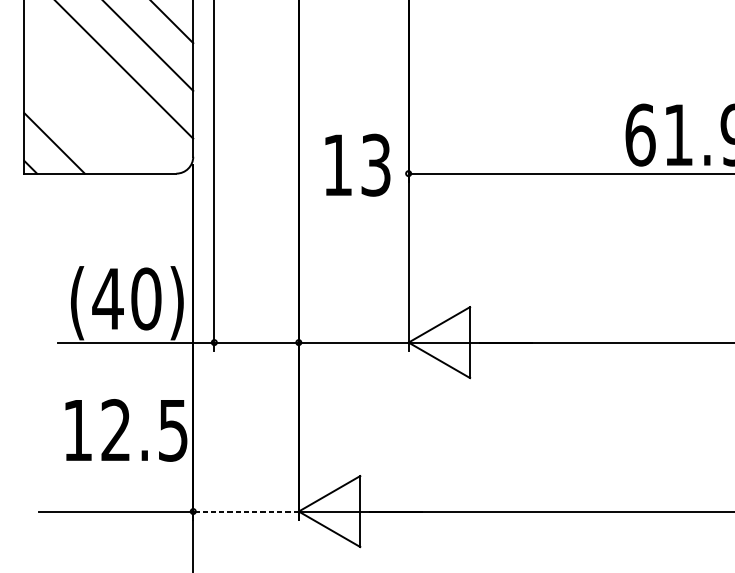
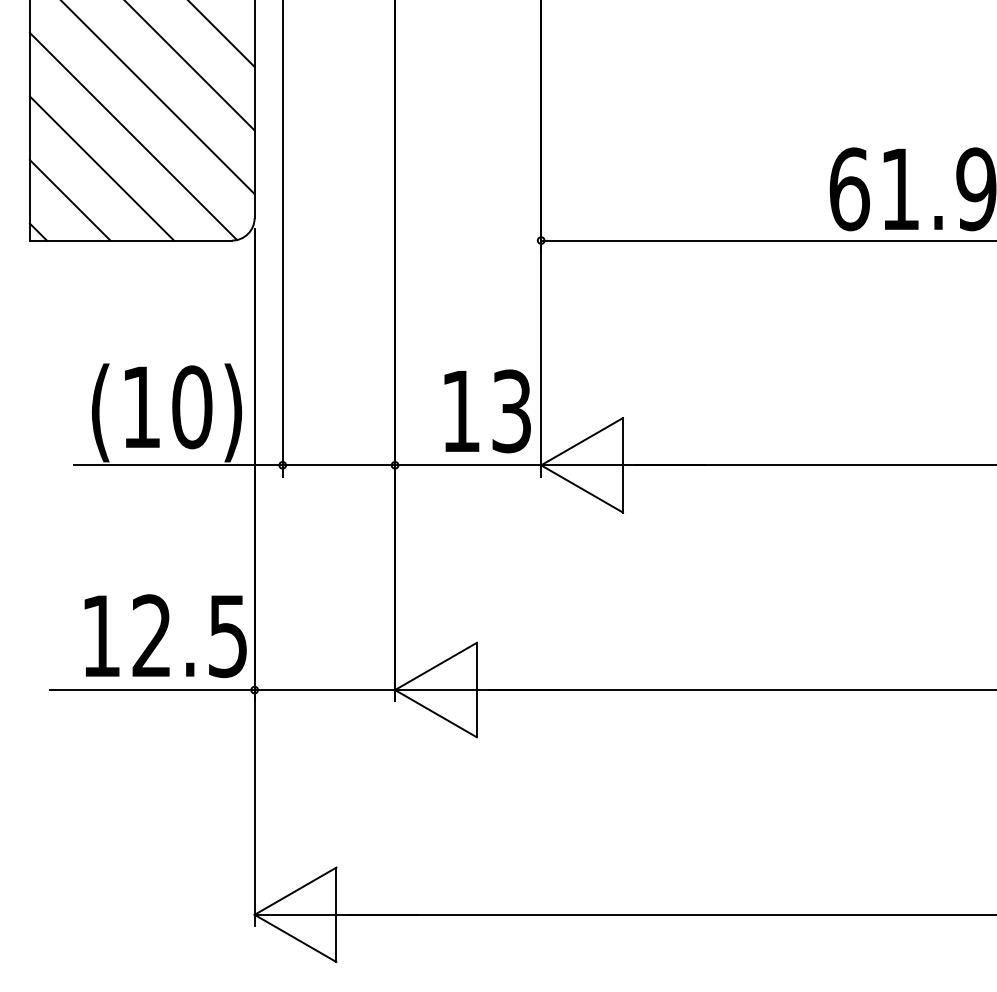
line: (102, 95) -> (133, 136), added
line: (78, 119) -> (101, 168), added
text: (357, 165) -> (487, 411), moved
text: (108, 298) -> (141, 406), (40) -> (10)
text: (126, 430) -> (165, 636), moved
line: (245, 511) -> (324, 690), dashed -> solid

